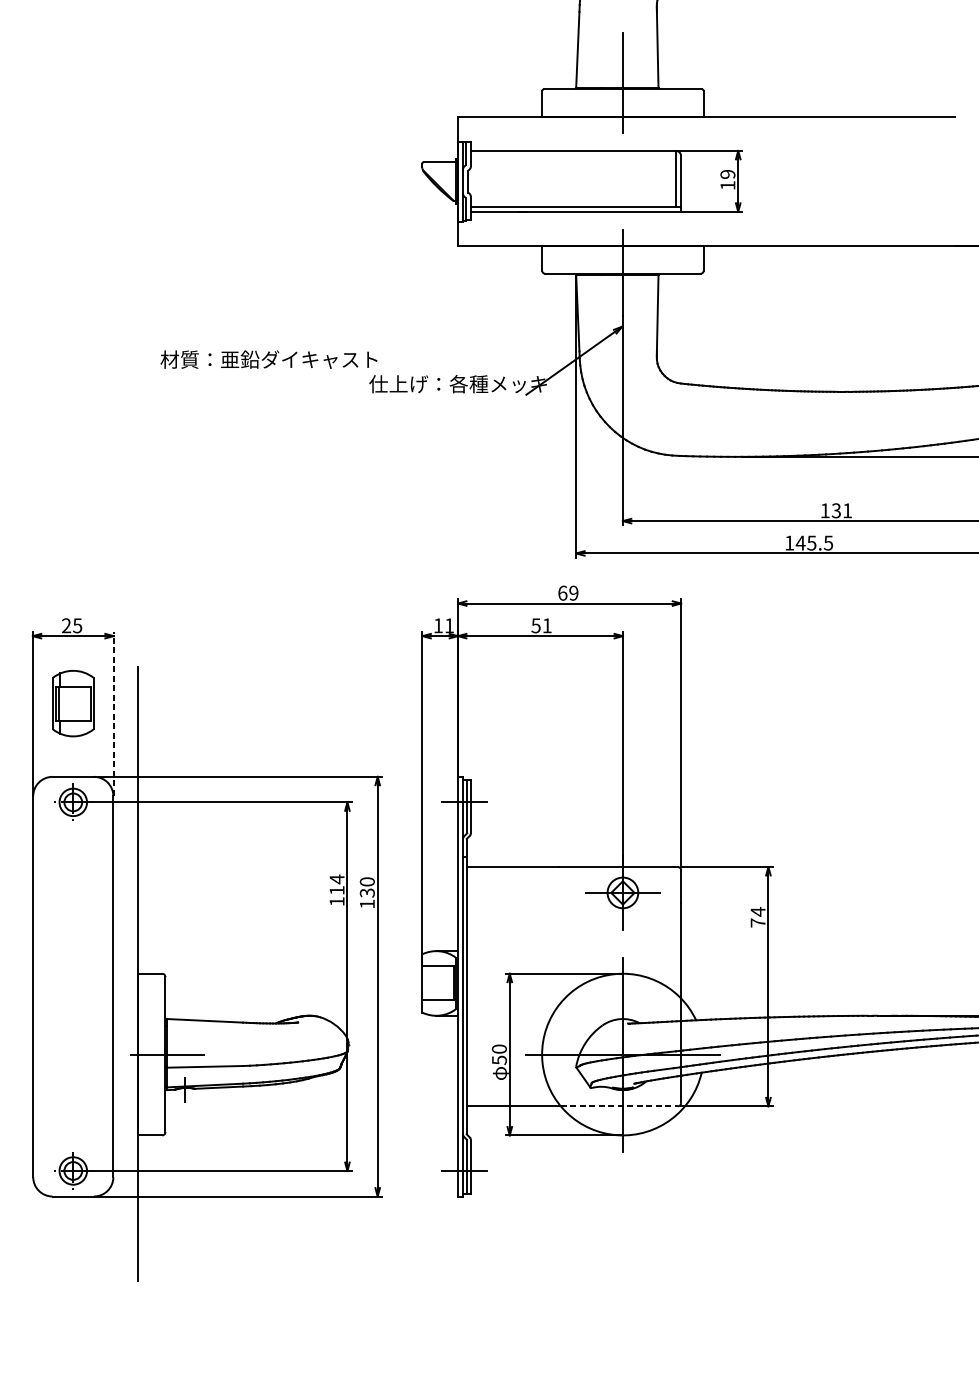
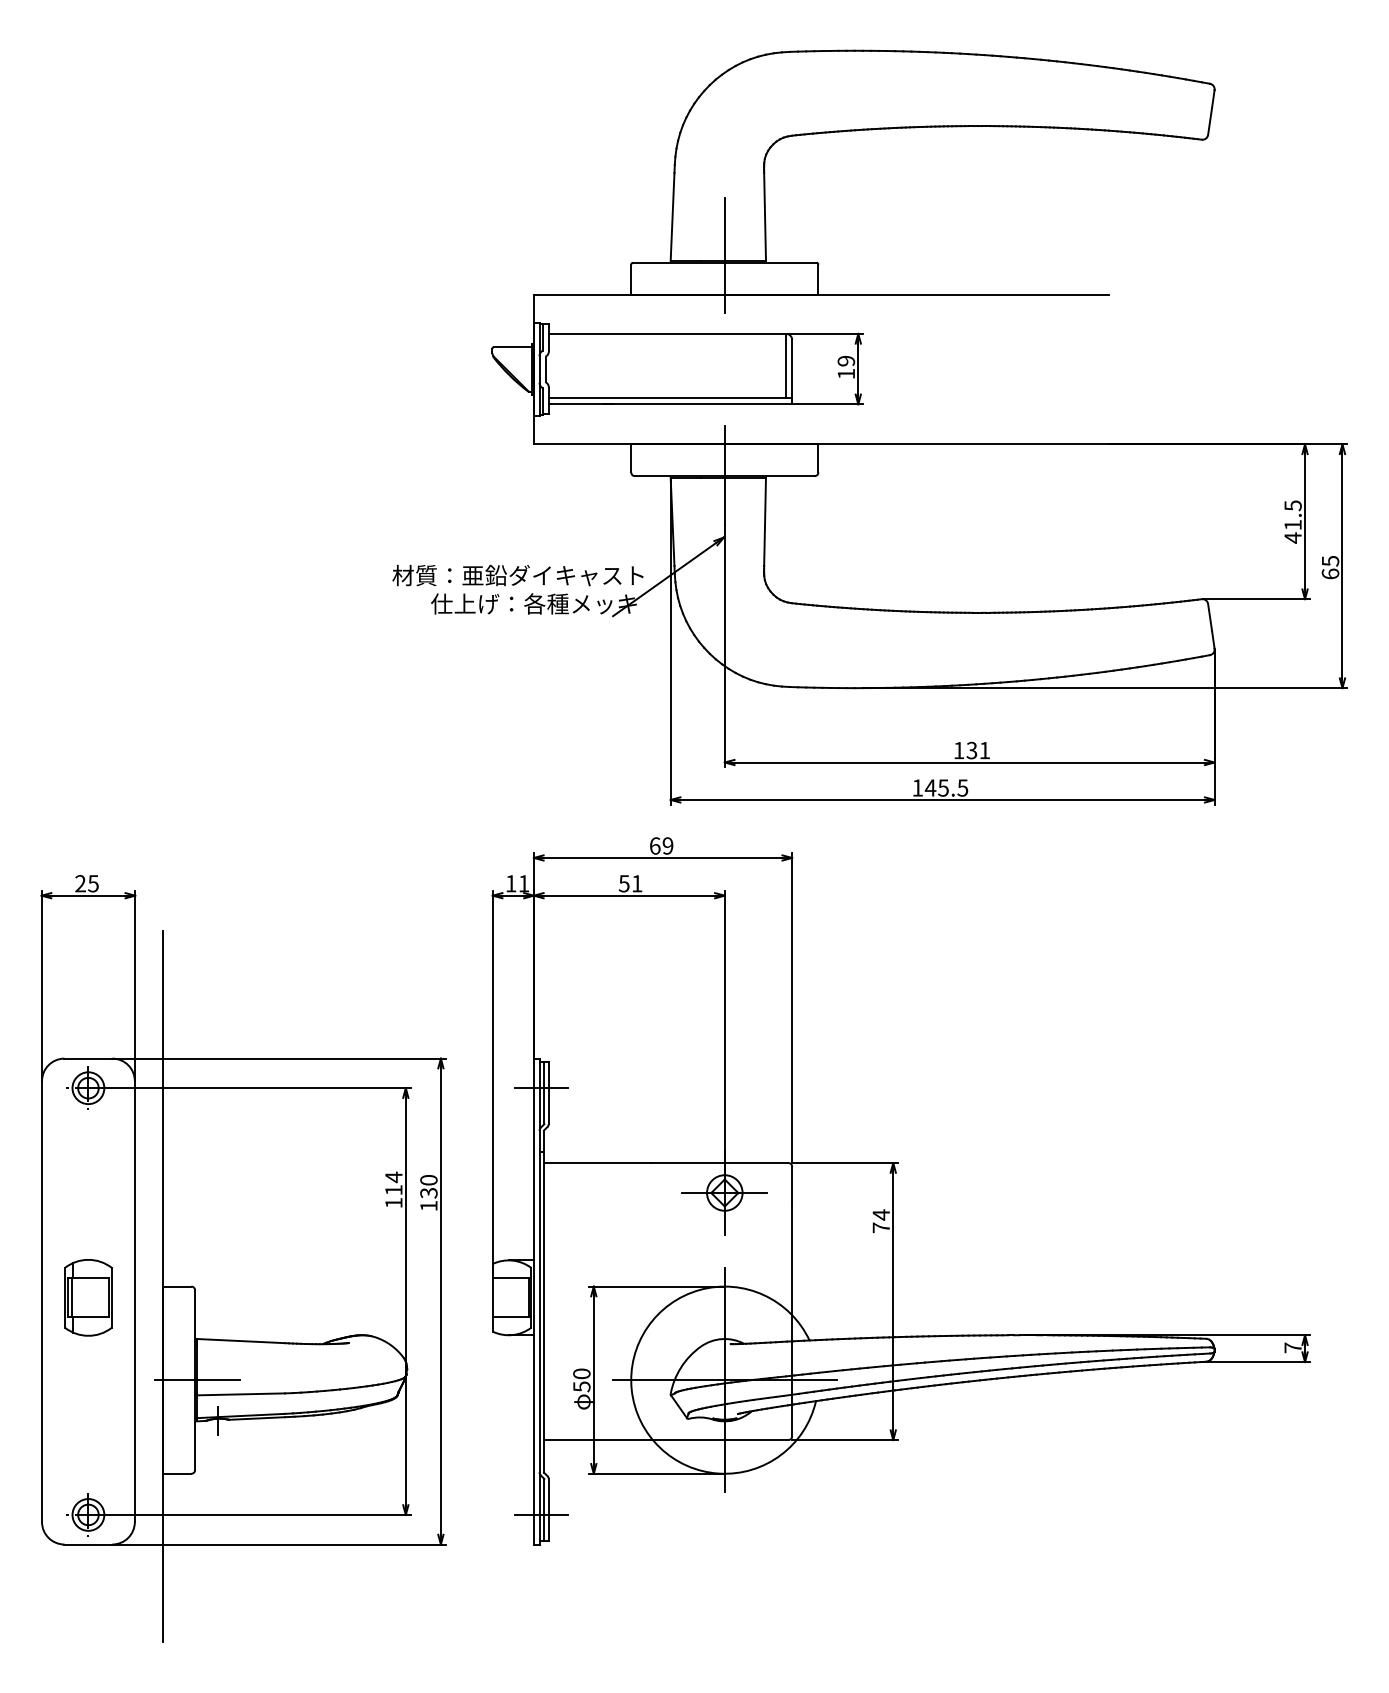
text: (268, 359) -> (517, 575), moved
part: (73, 703) -> (88, 1297), moved
line: (113, 713) -> (135, 985), dashed -> solid
line: (619, 1106) -> (720, 1440), dashed -> solid

